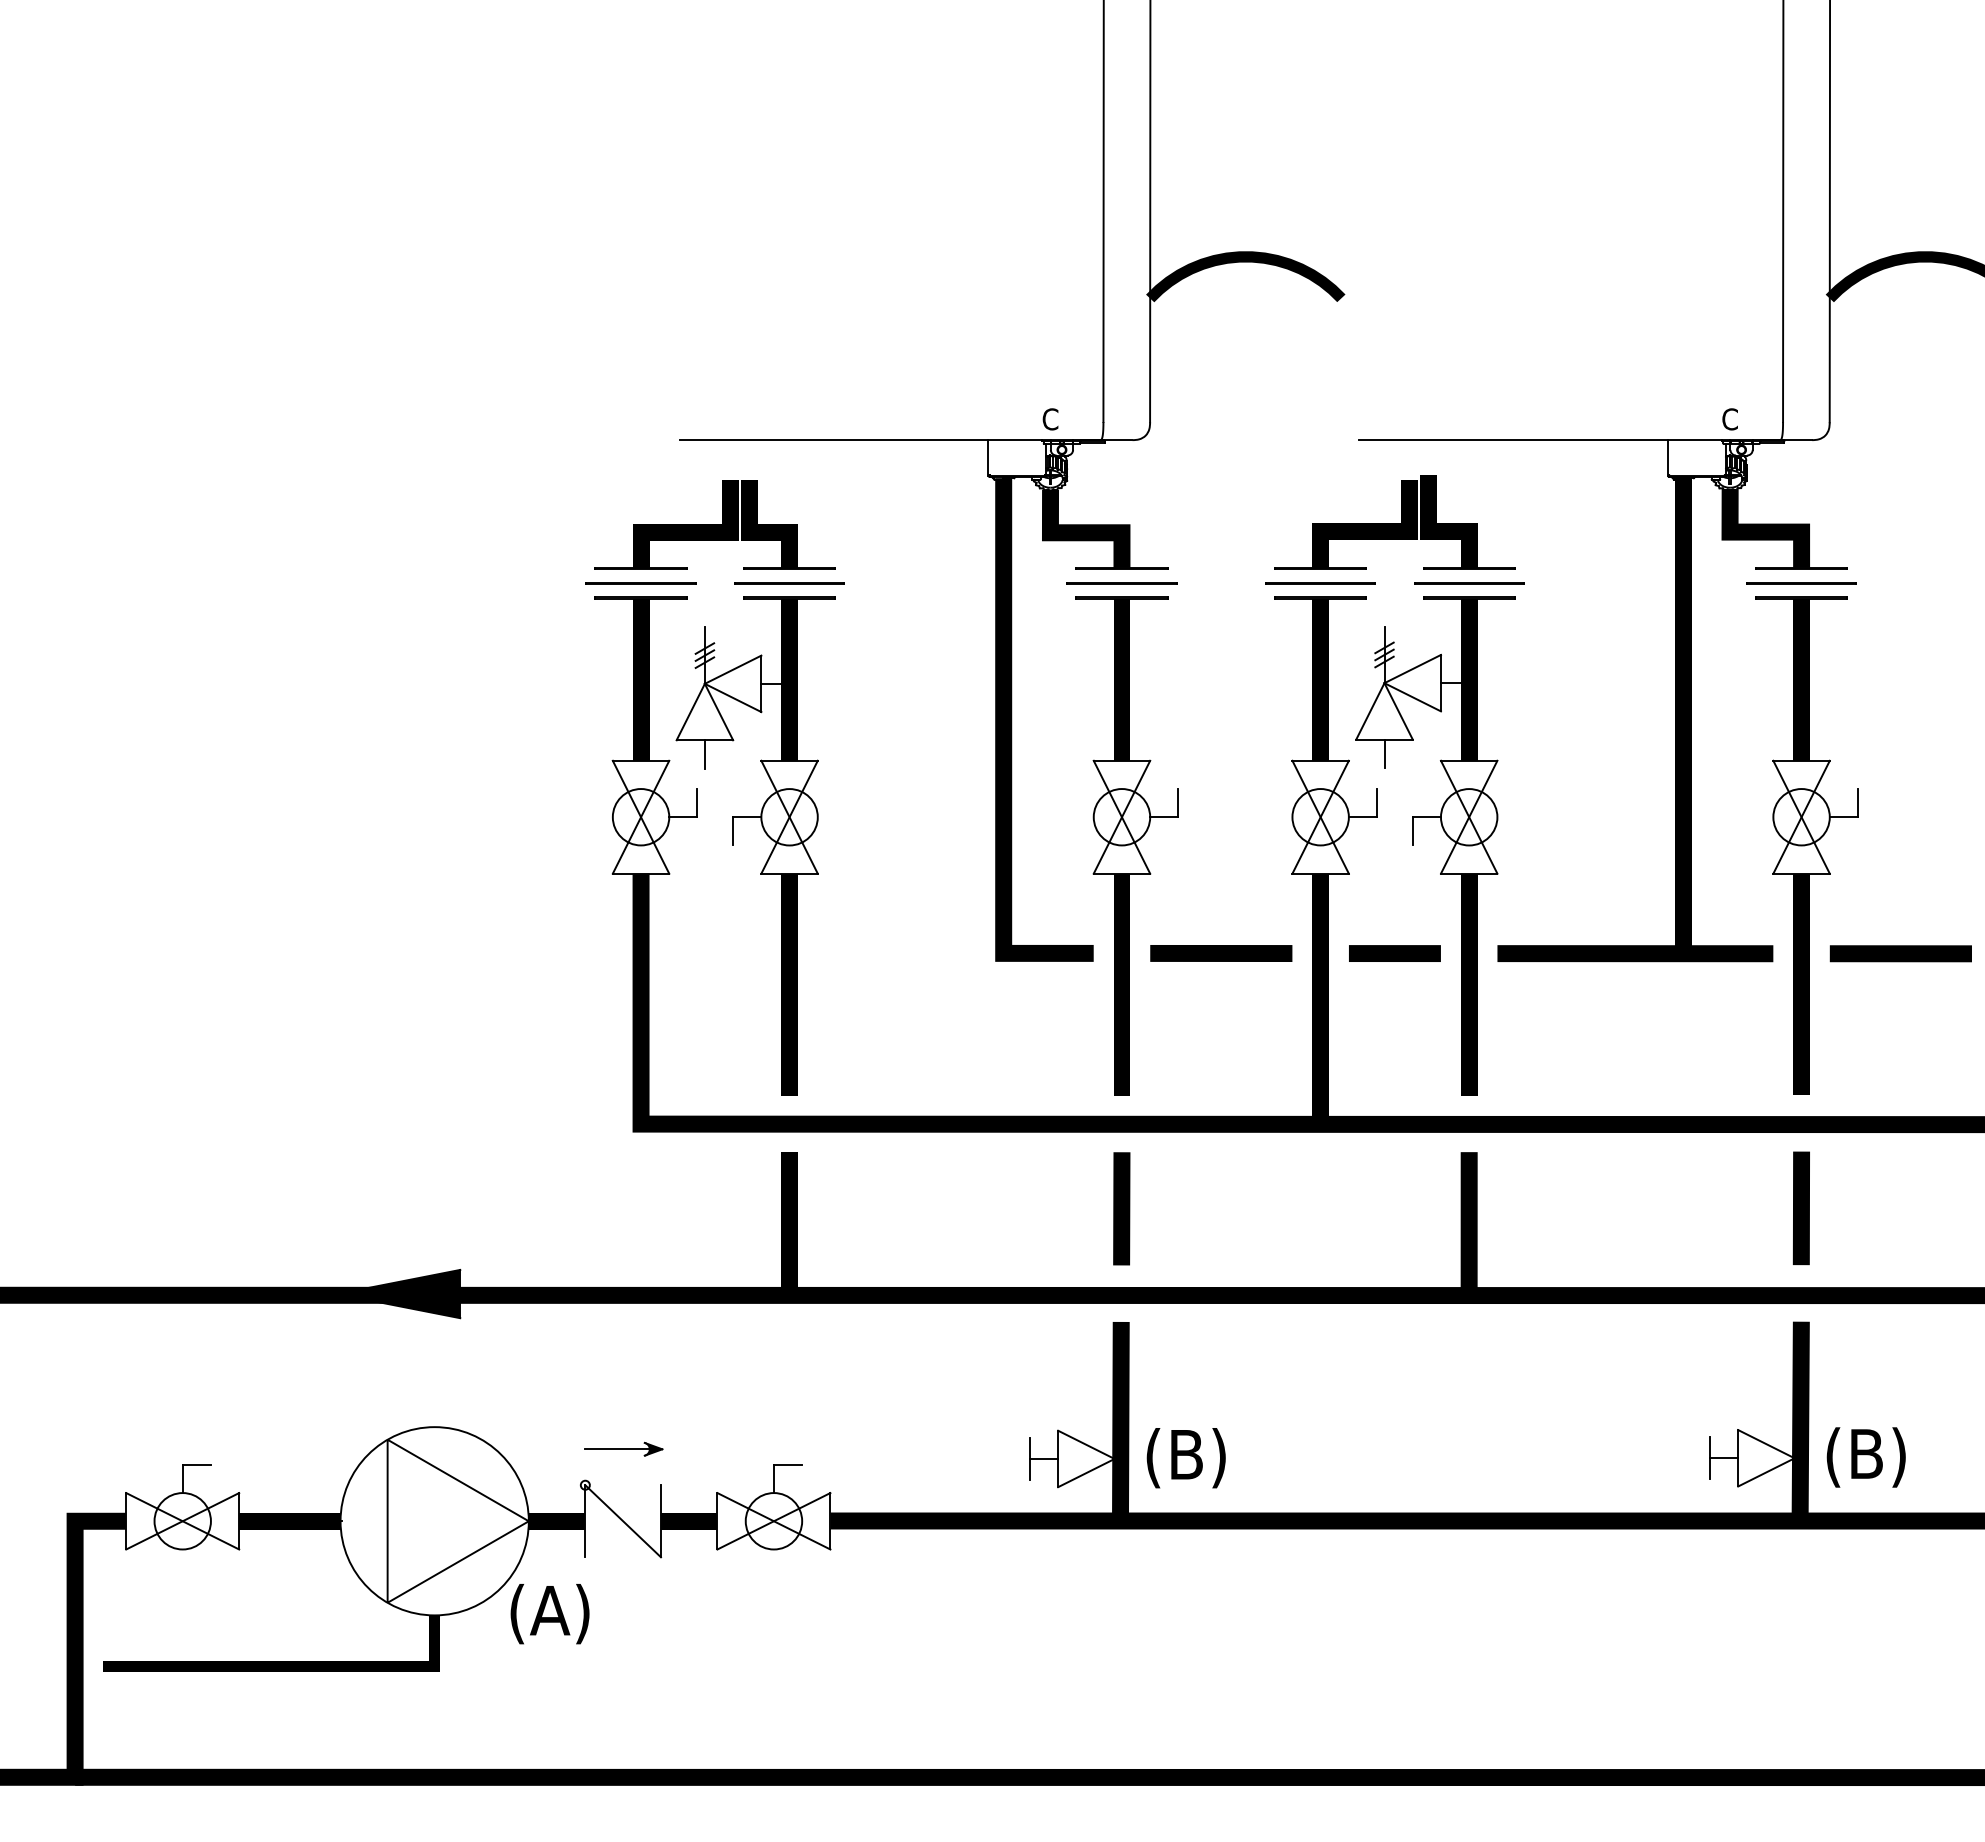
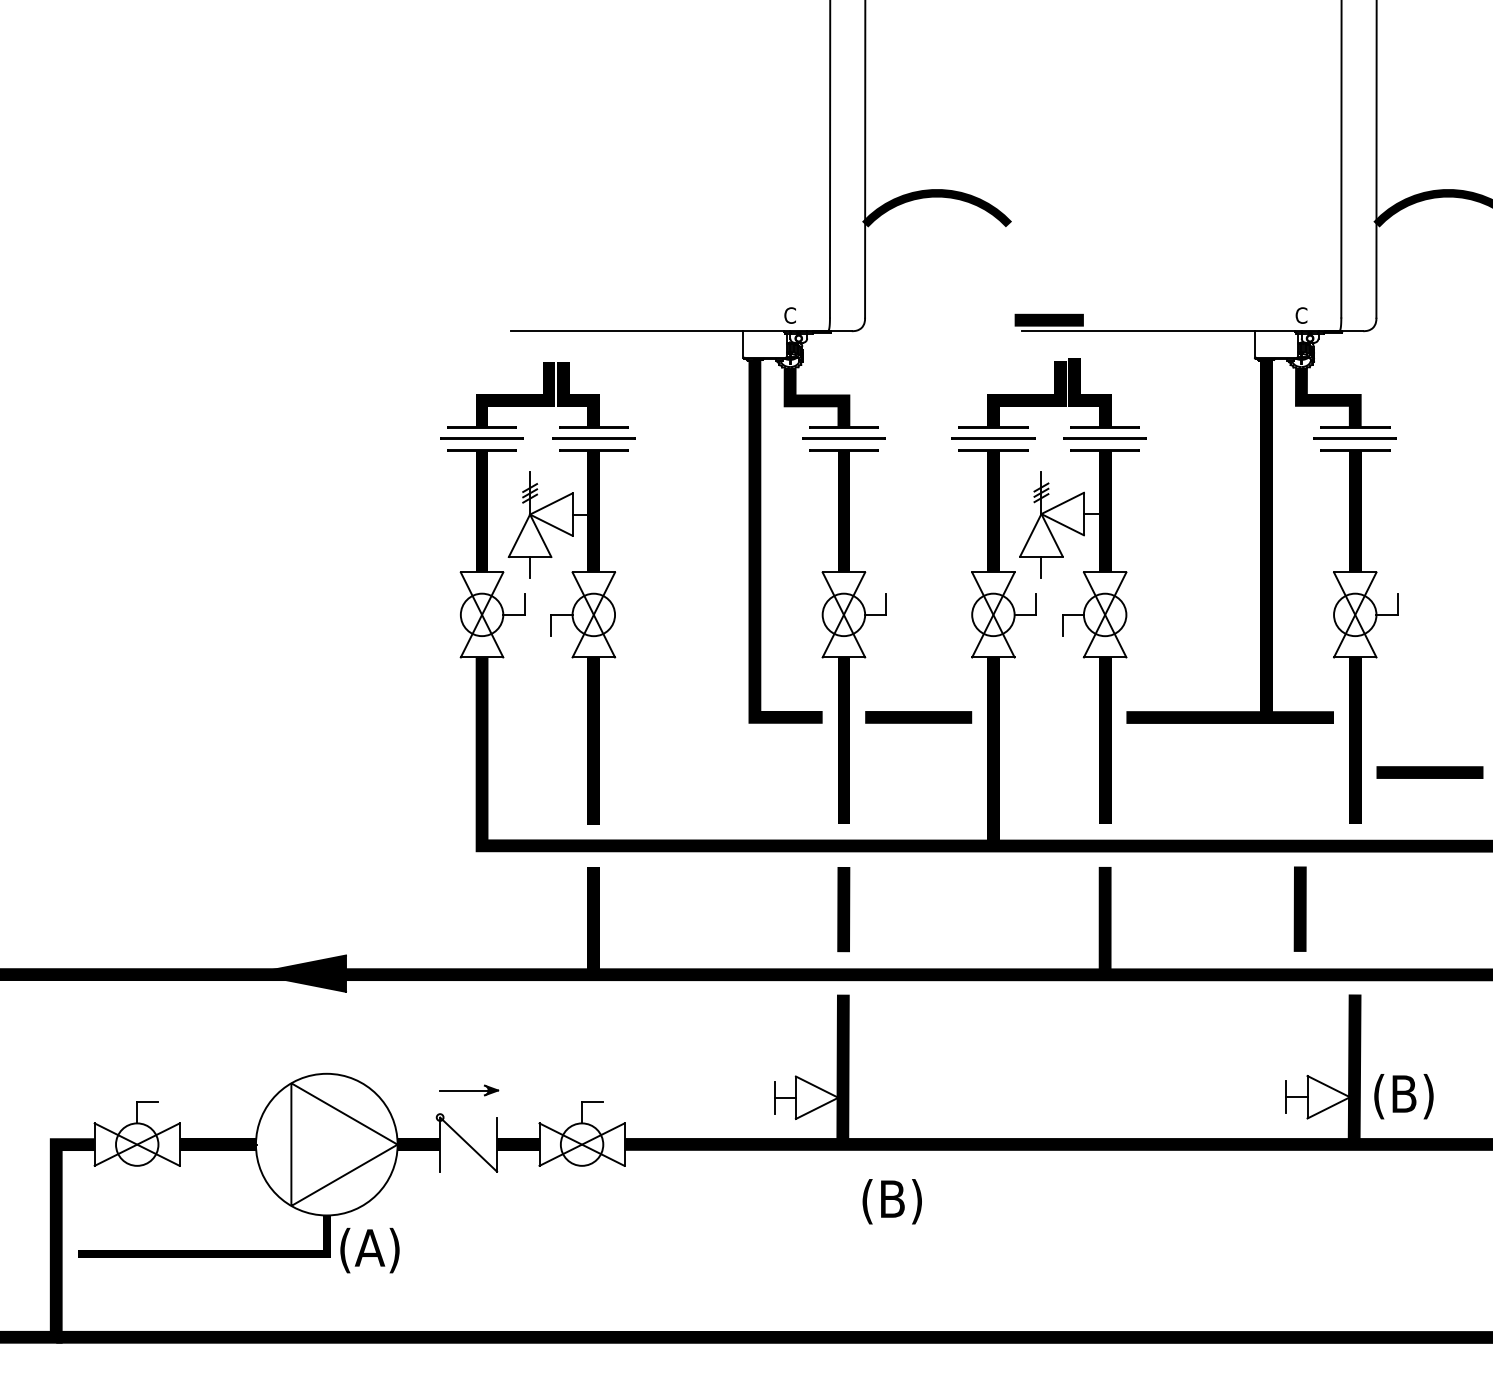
line: (1394, 953) -> (1048, 320), moved
line: (1900, 953) -> (1429, 772), moved
line: (1800, 1208) -> (1299, 909), moved
text: (1185, 1458) -> (891, 1201), moved
text: (549, 1614) -> (369, 1250), moved

